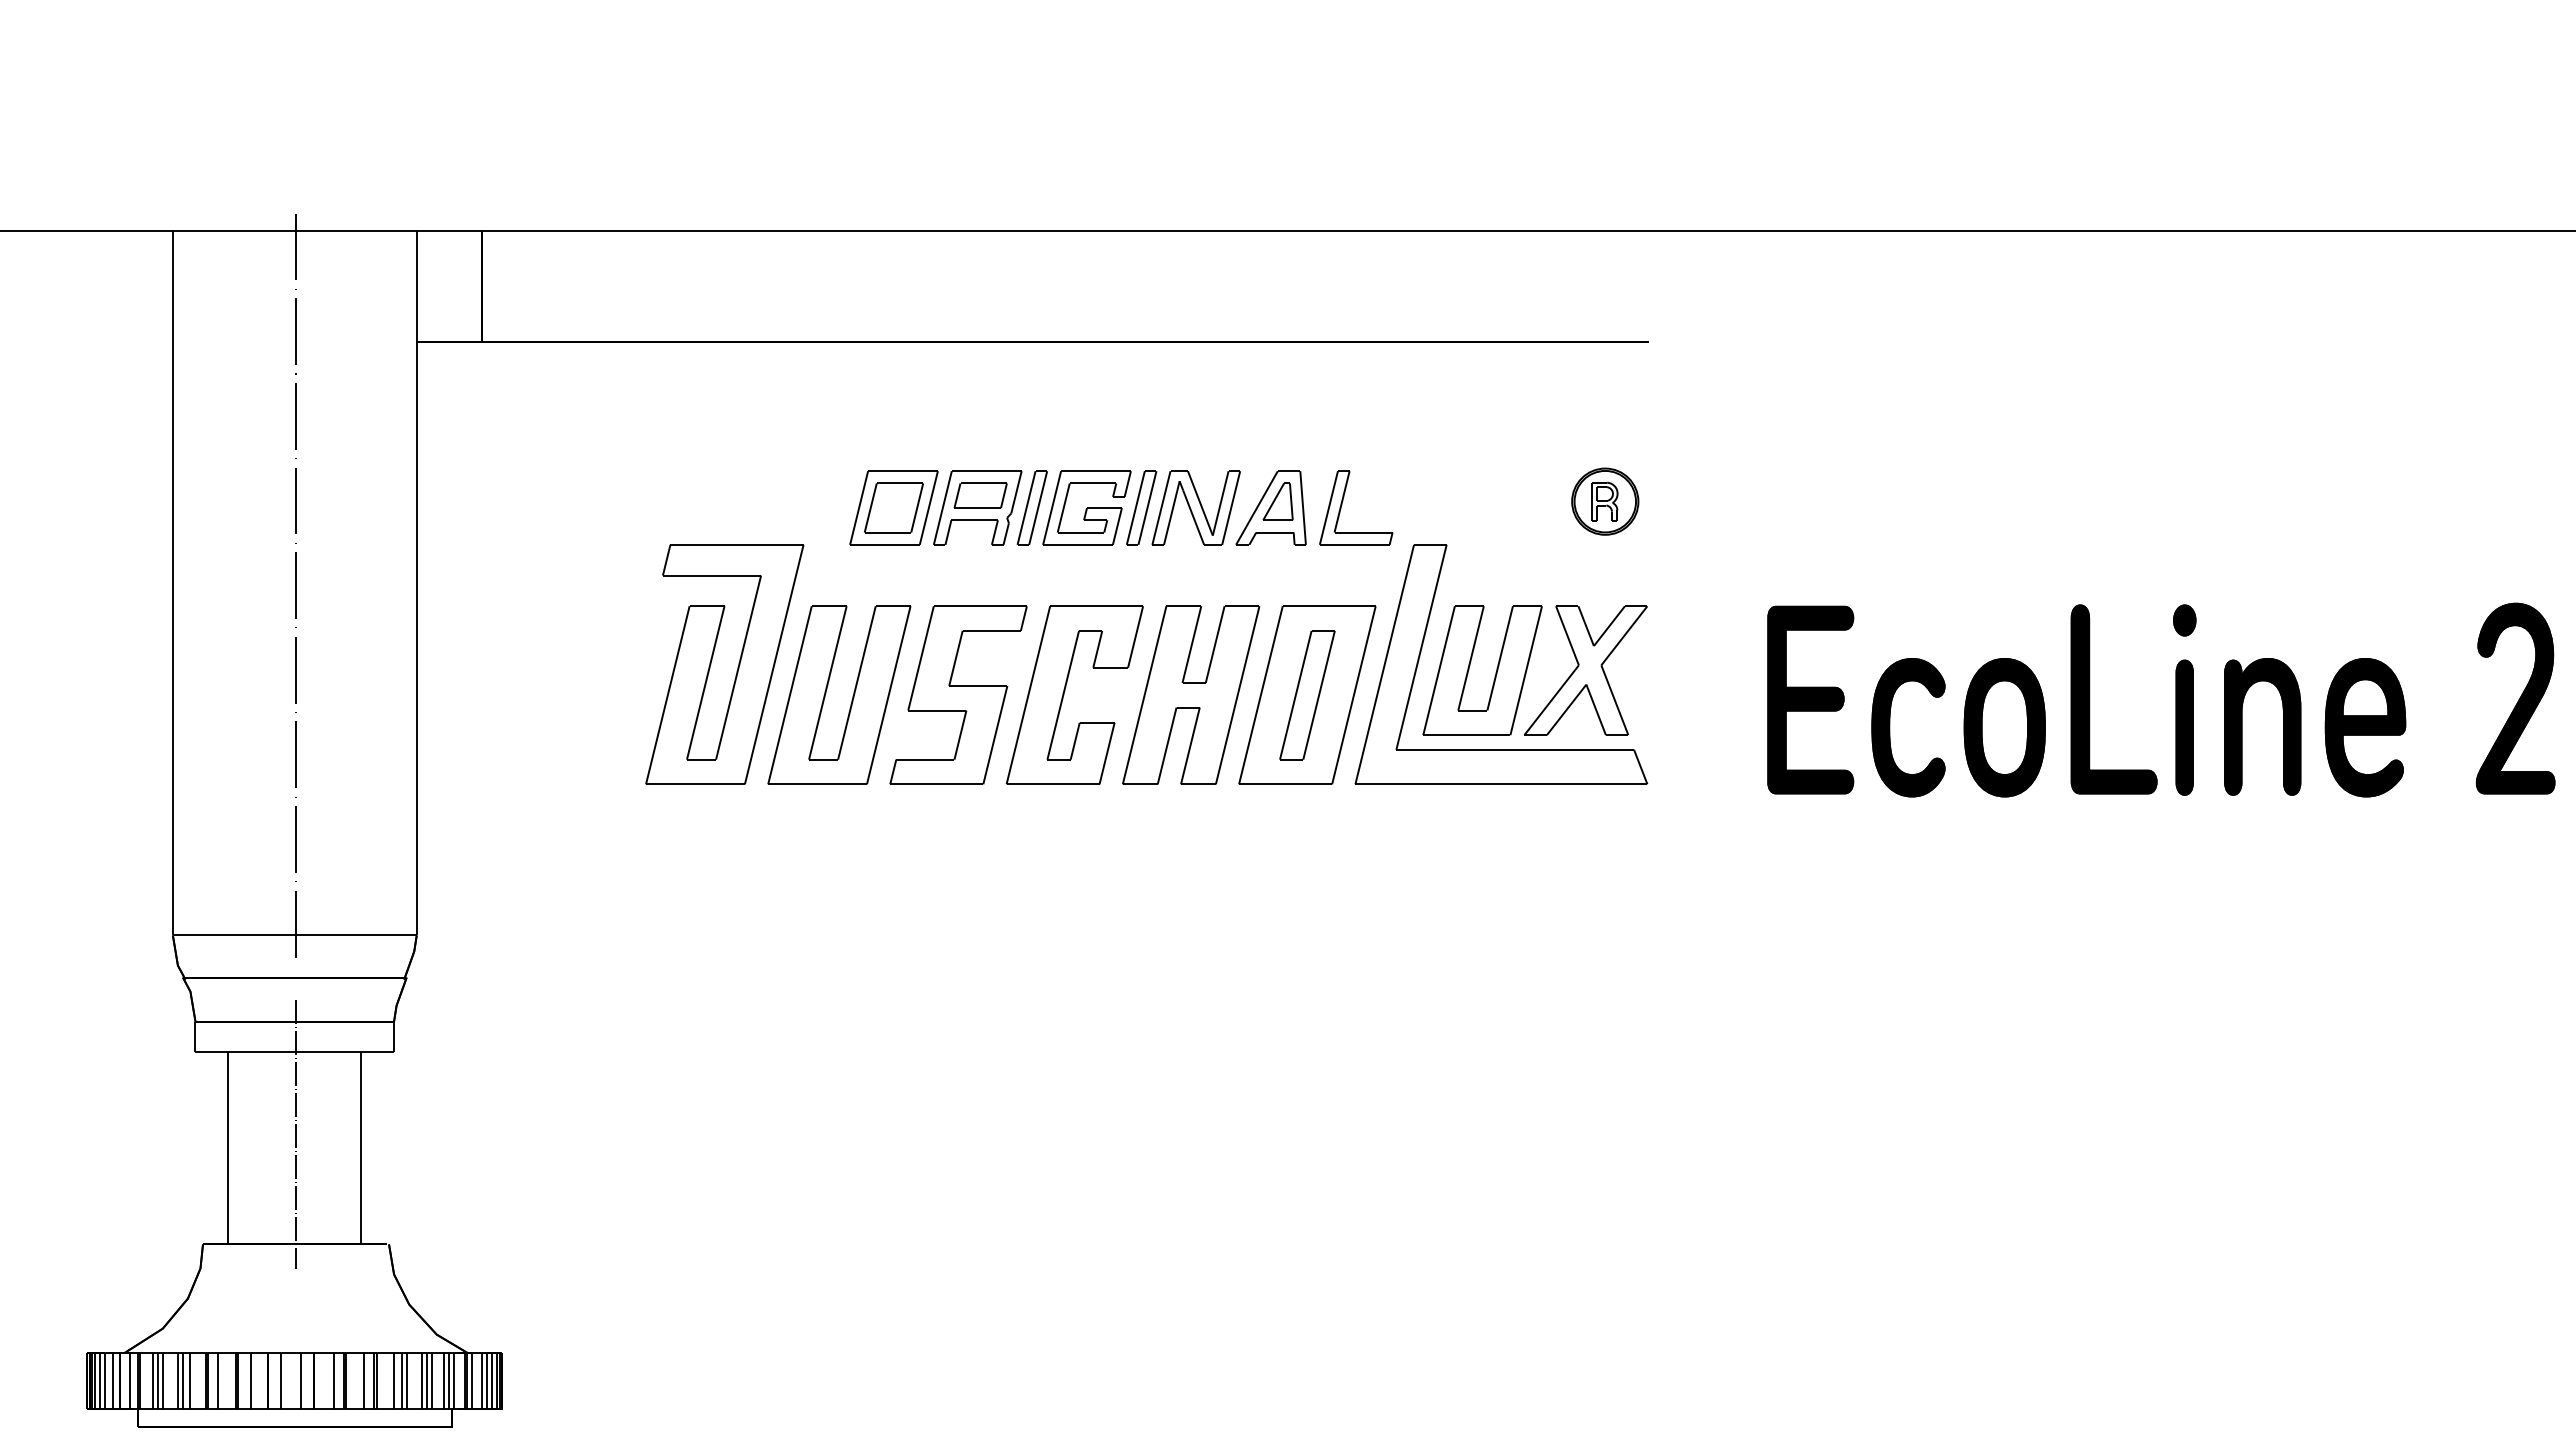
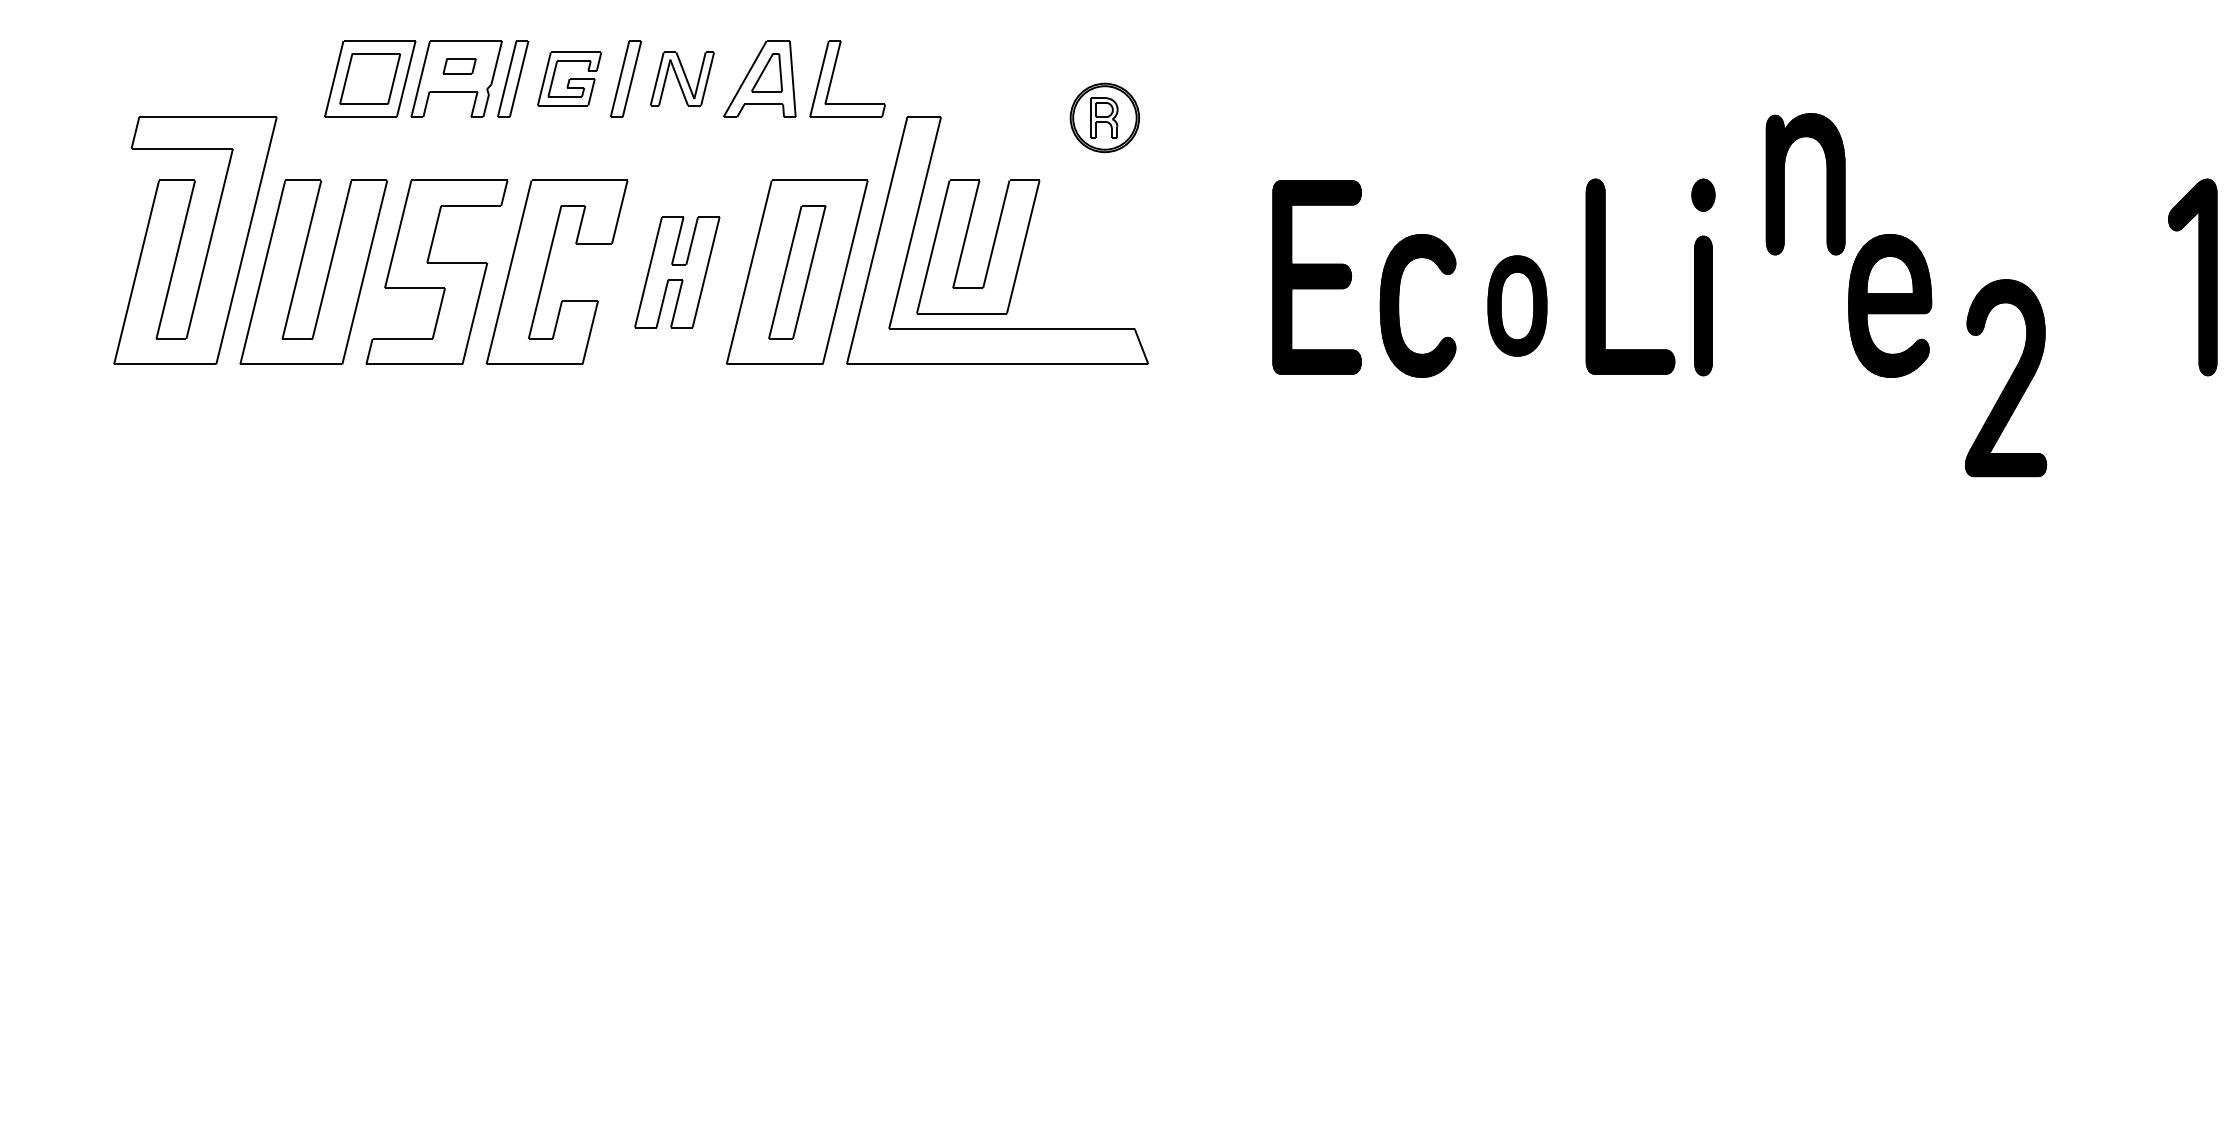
part: (980, 495) -> (459, 66), size x0.6
part: (1605, 501) -> (1105, 117), moved
part: (1086, 507) -> (569, 78), size x0.7
part: (1195, 507) -> (681, 78), size x0.7
part: (1585, 670) -> (1084, 246), removed
part: (1191, 694) -> (677, 271), size x0.6
part: (2515, 698) -> (2005, 378), moved
part: (2242, 726) -> (1784, 183), moved
part: (2004, 727) -> (1517, 305), size x0.7

